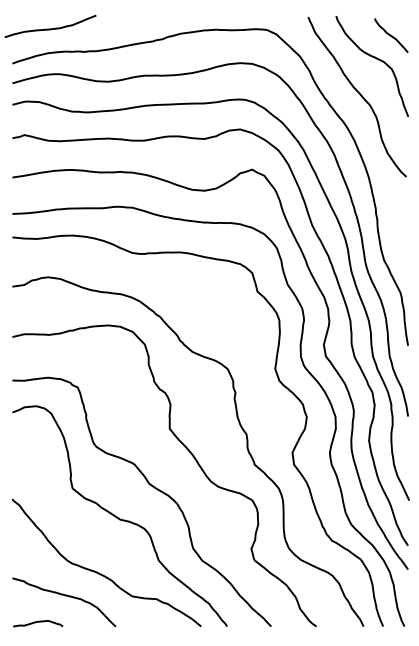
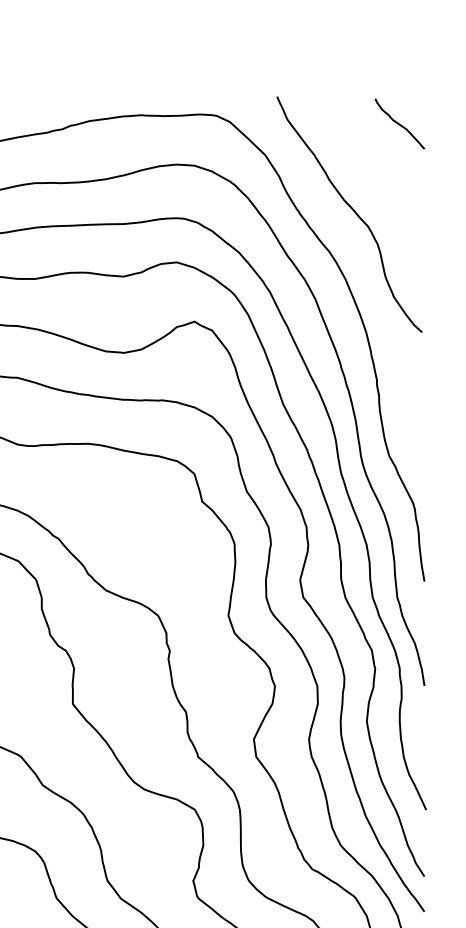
curve: (376, 59) -> (377, 159), removed

